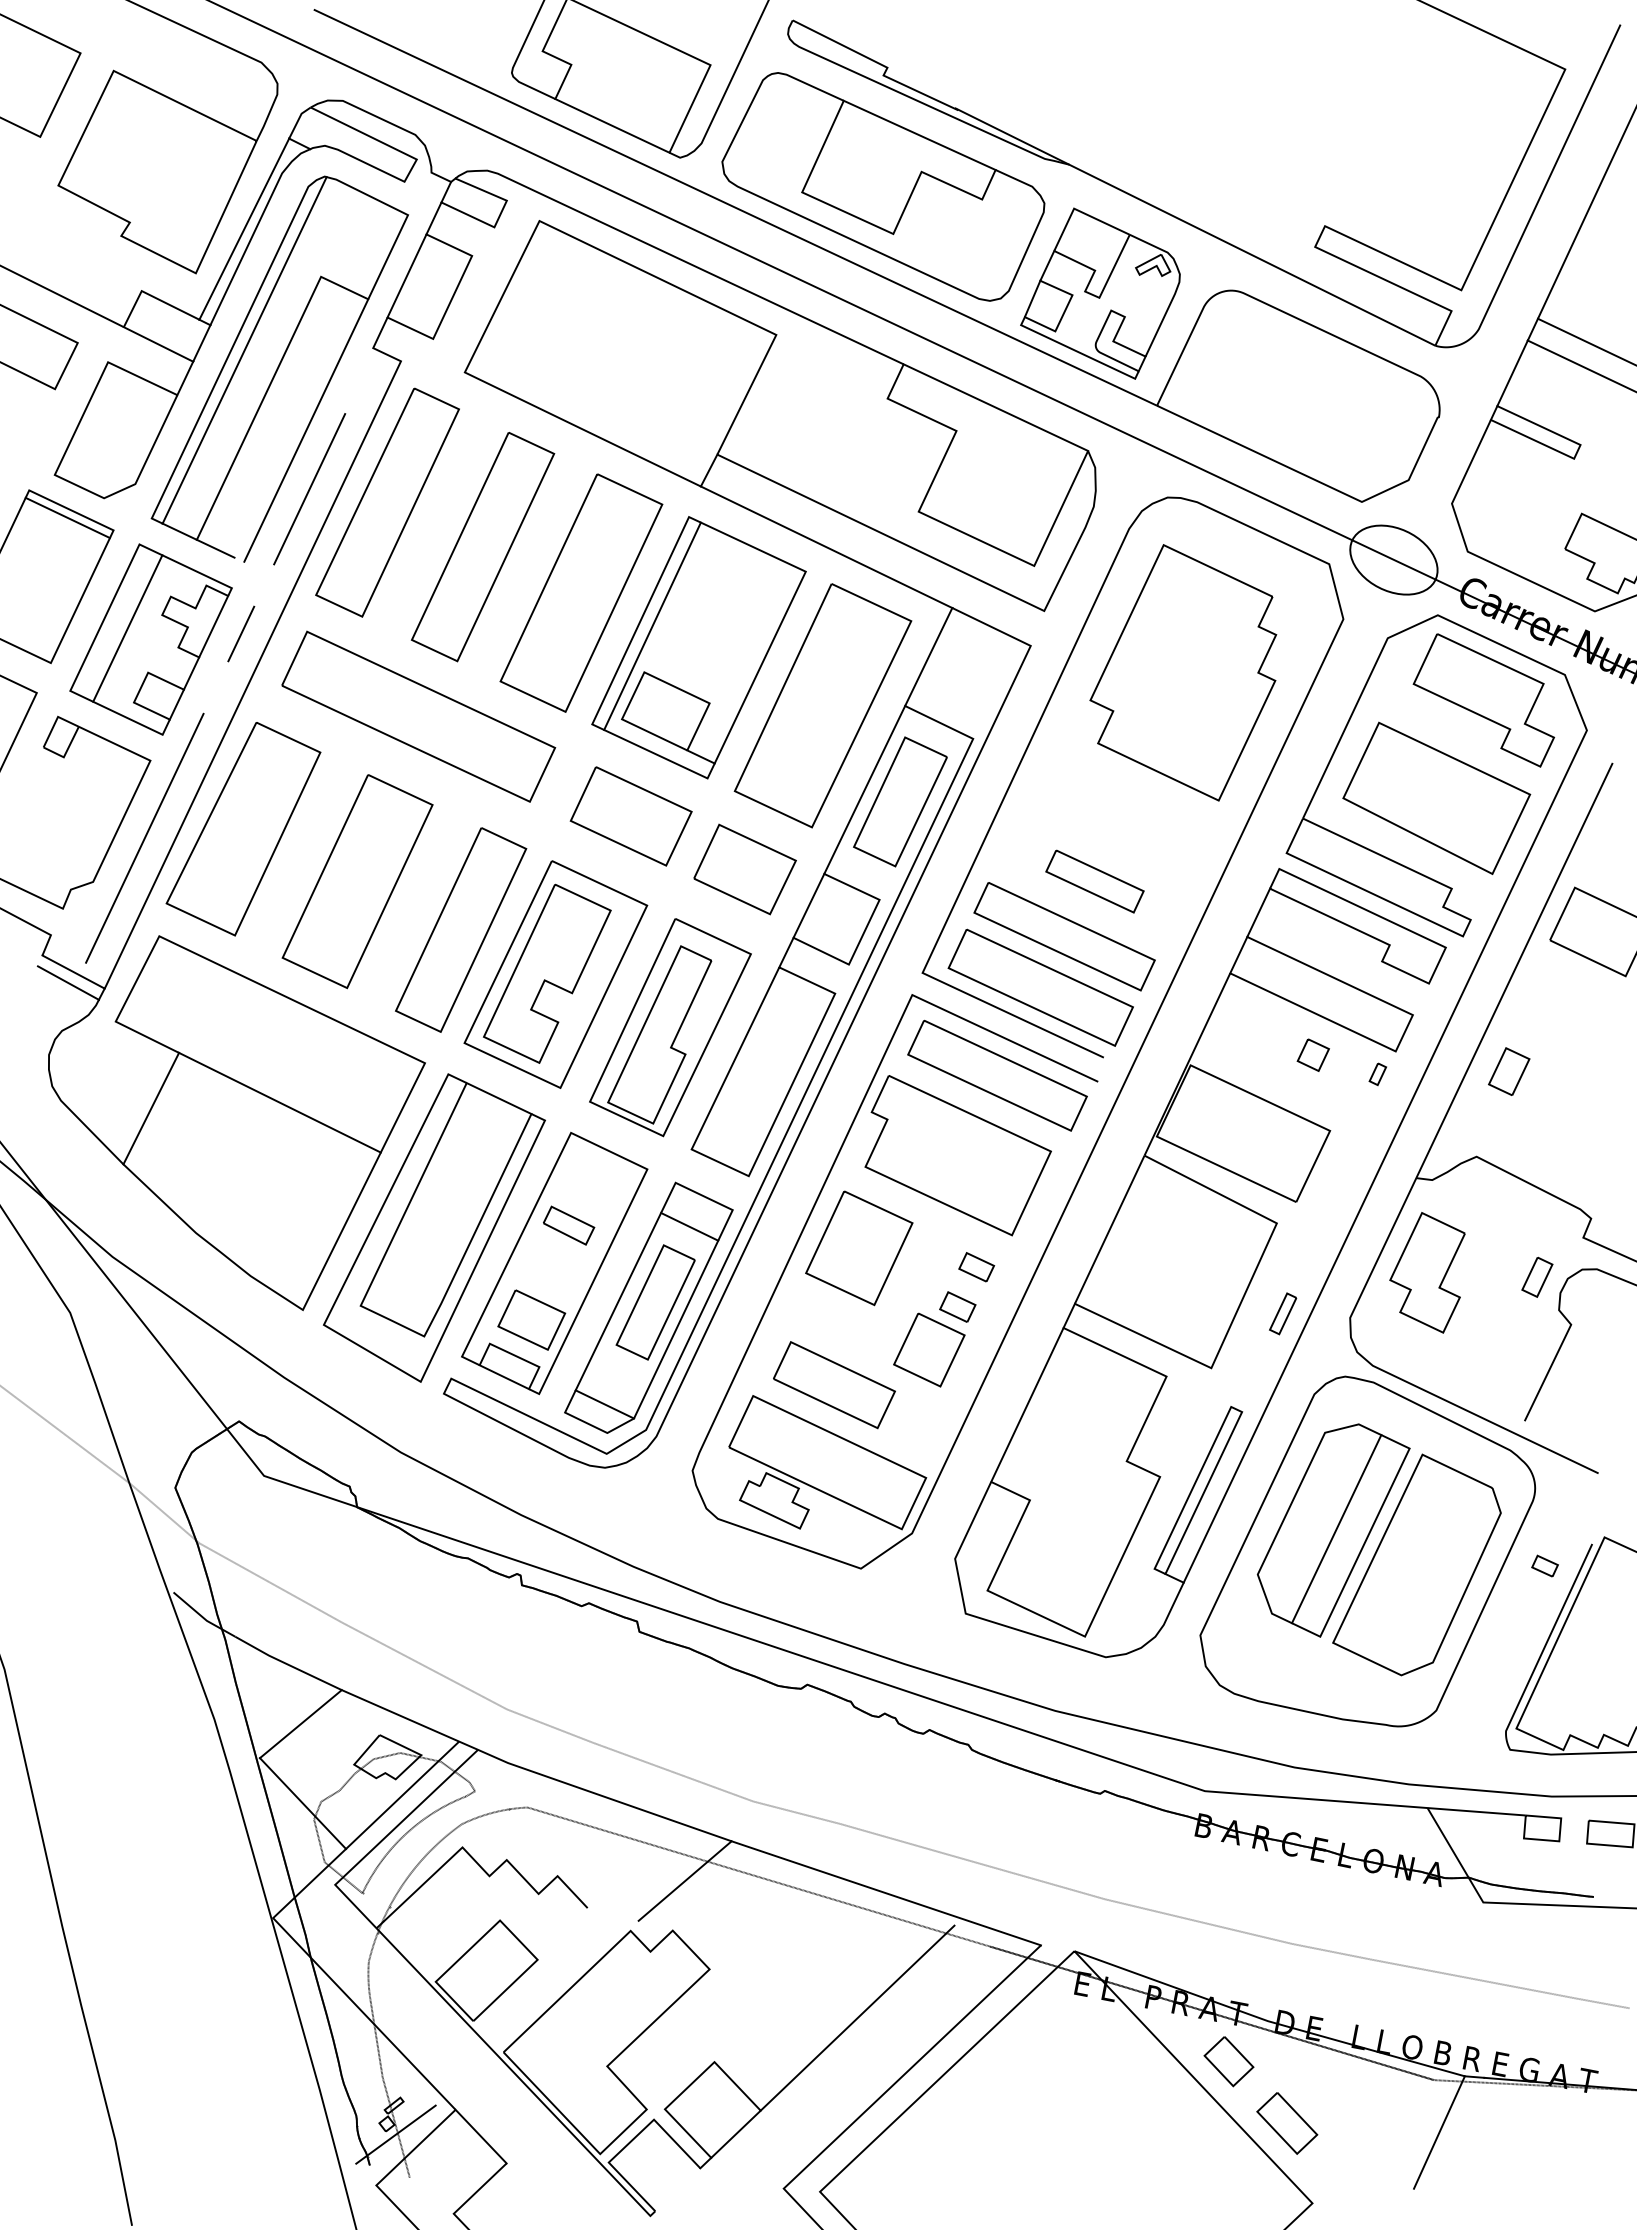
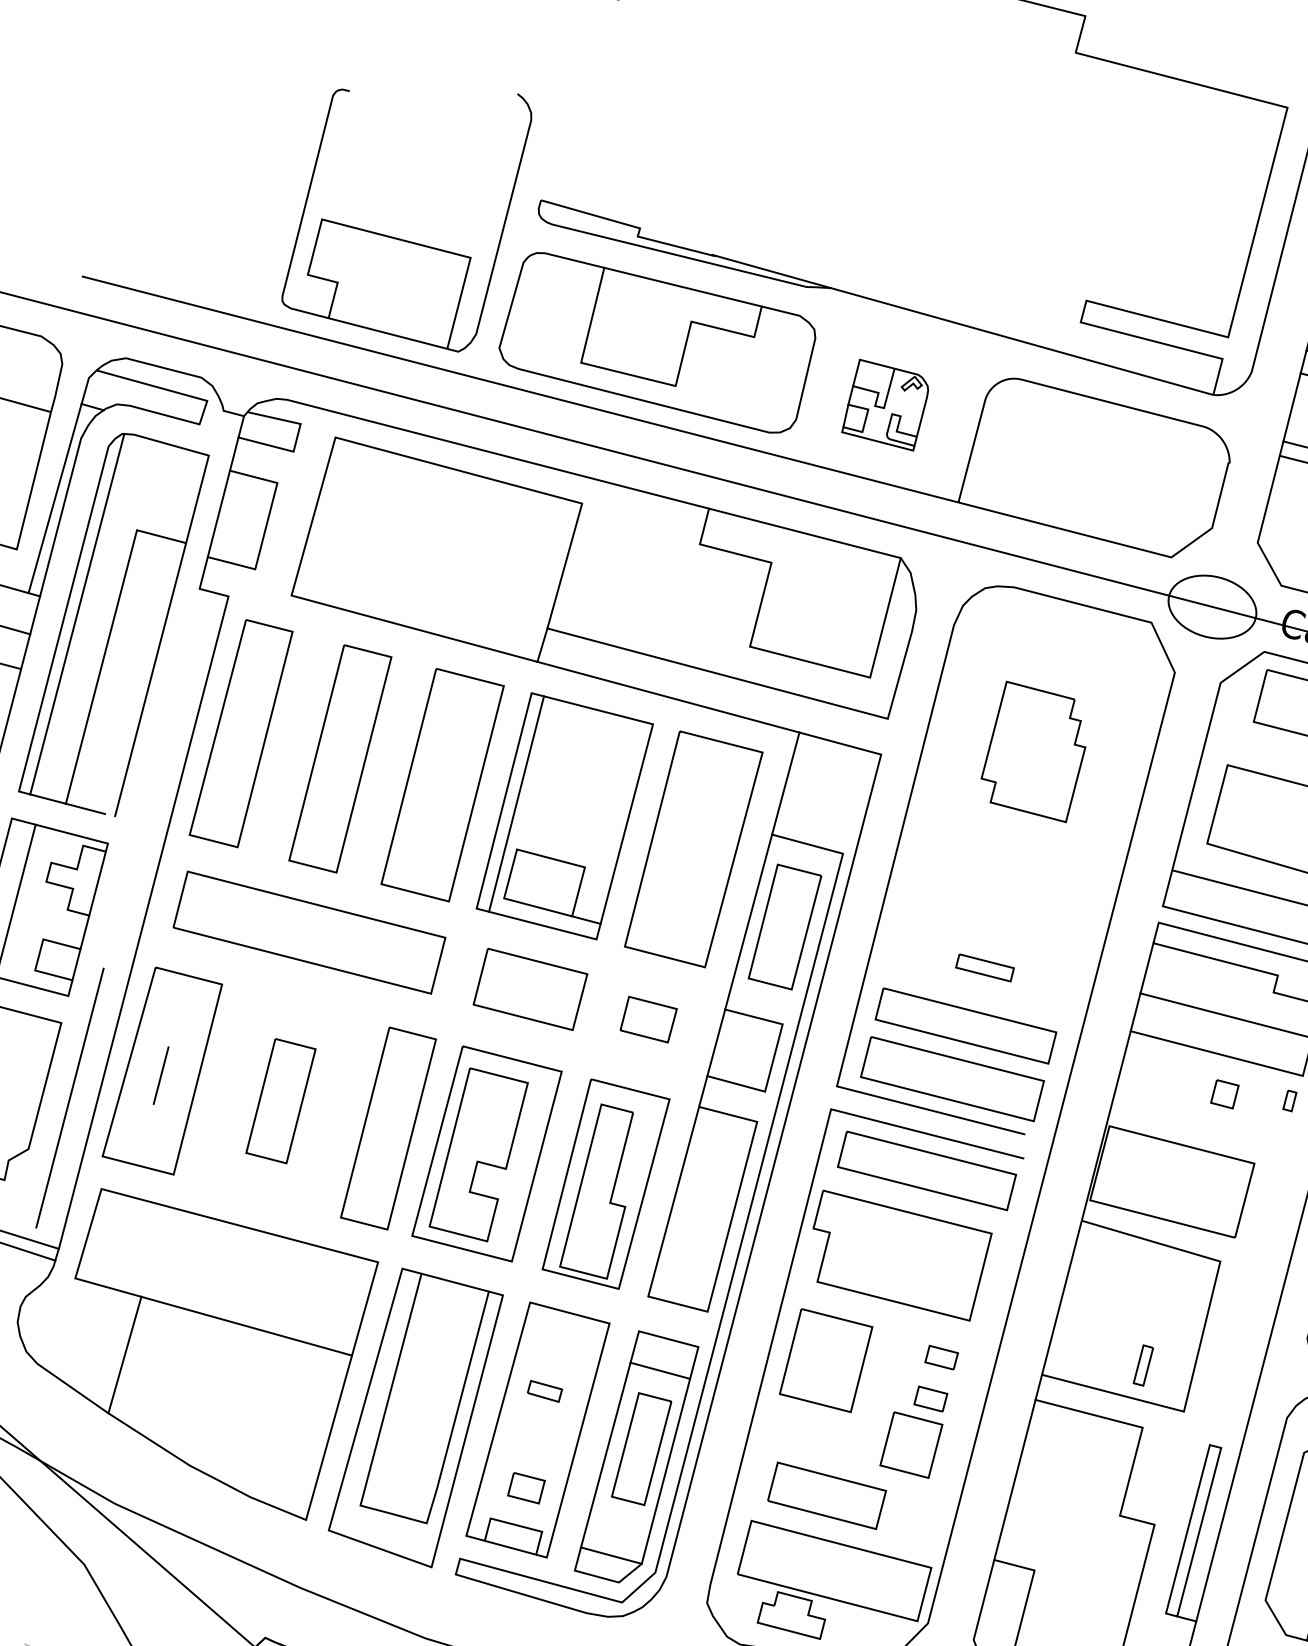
part: (1100, 293) -> (884, 405), size x0.6
line: (309, 489) -> (164, 735), removed
line: (241, 633) -> (161, 1075), moved
part: (1183, 672) -> (1031, 752), size x0.6
part: (744, 869) -> (648, 1019), size x0.6
part: (357, 881) -> (280, 1100), size x0.6
part: (1094, 881) -> (984, 968), size x0.6
part: (569, 1225) -> (545, 1391), size x0.7
part: (1283, 1313) -> (1143, 1365), moved
part: (531, 1319) -> (526, 1487), size x0.6

